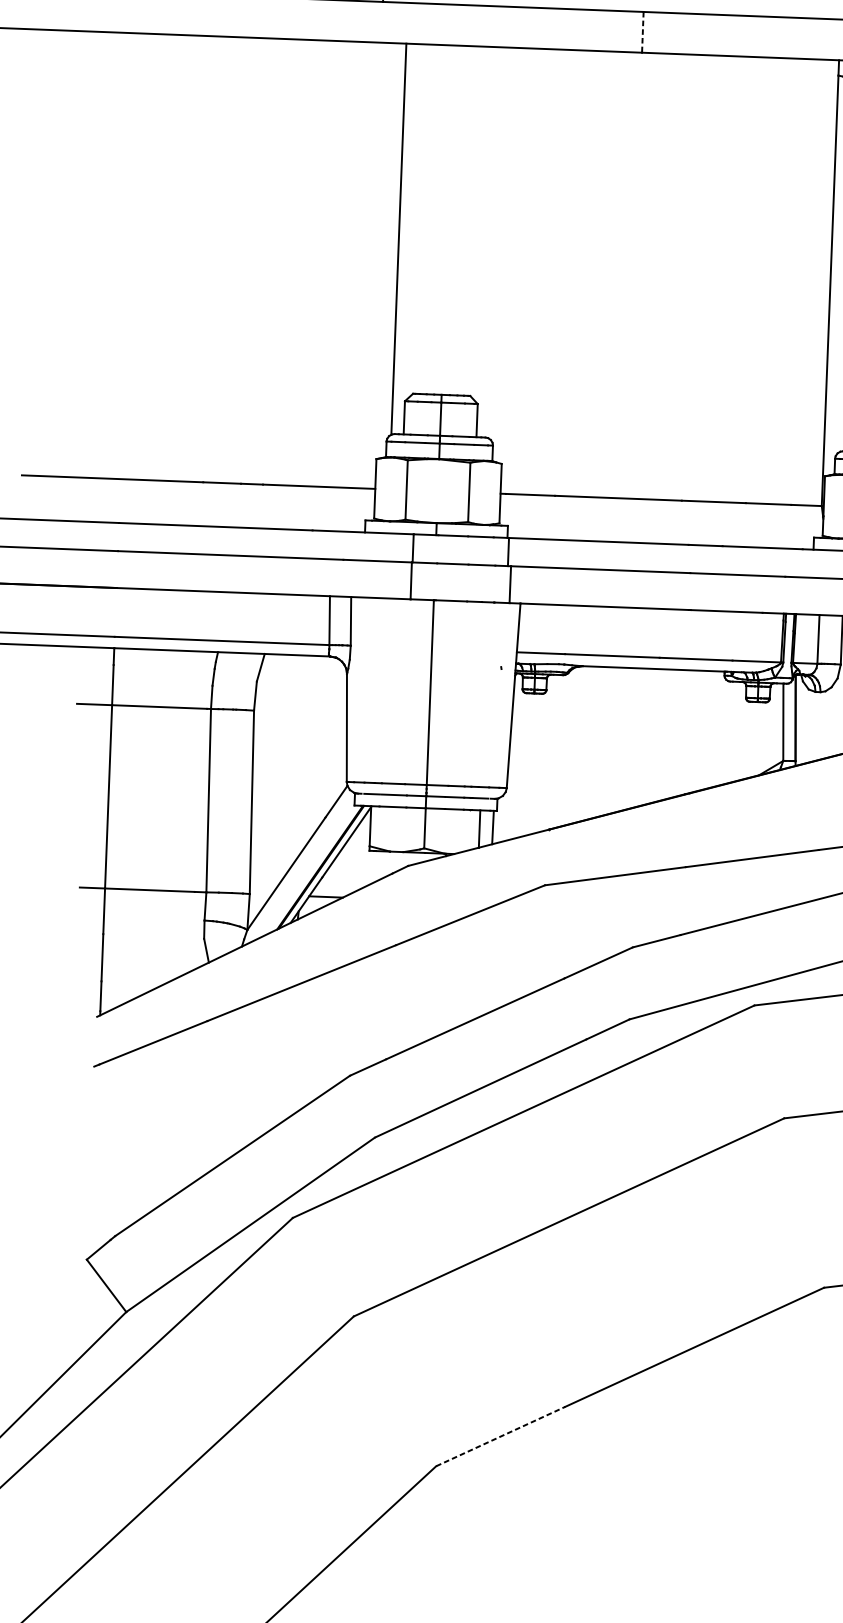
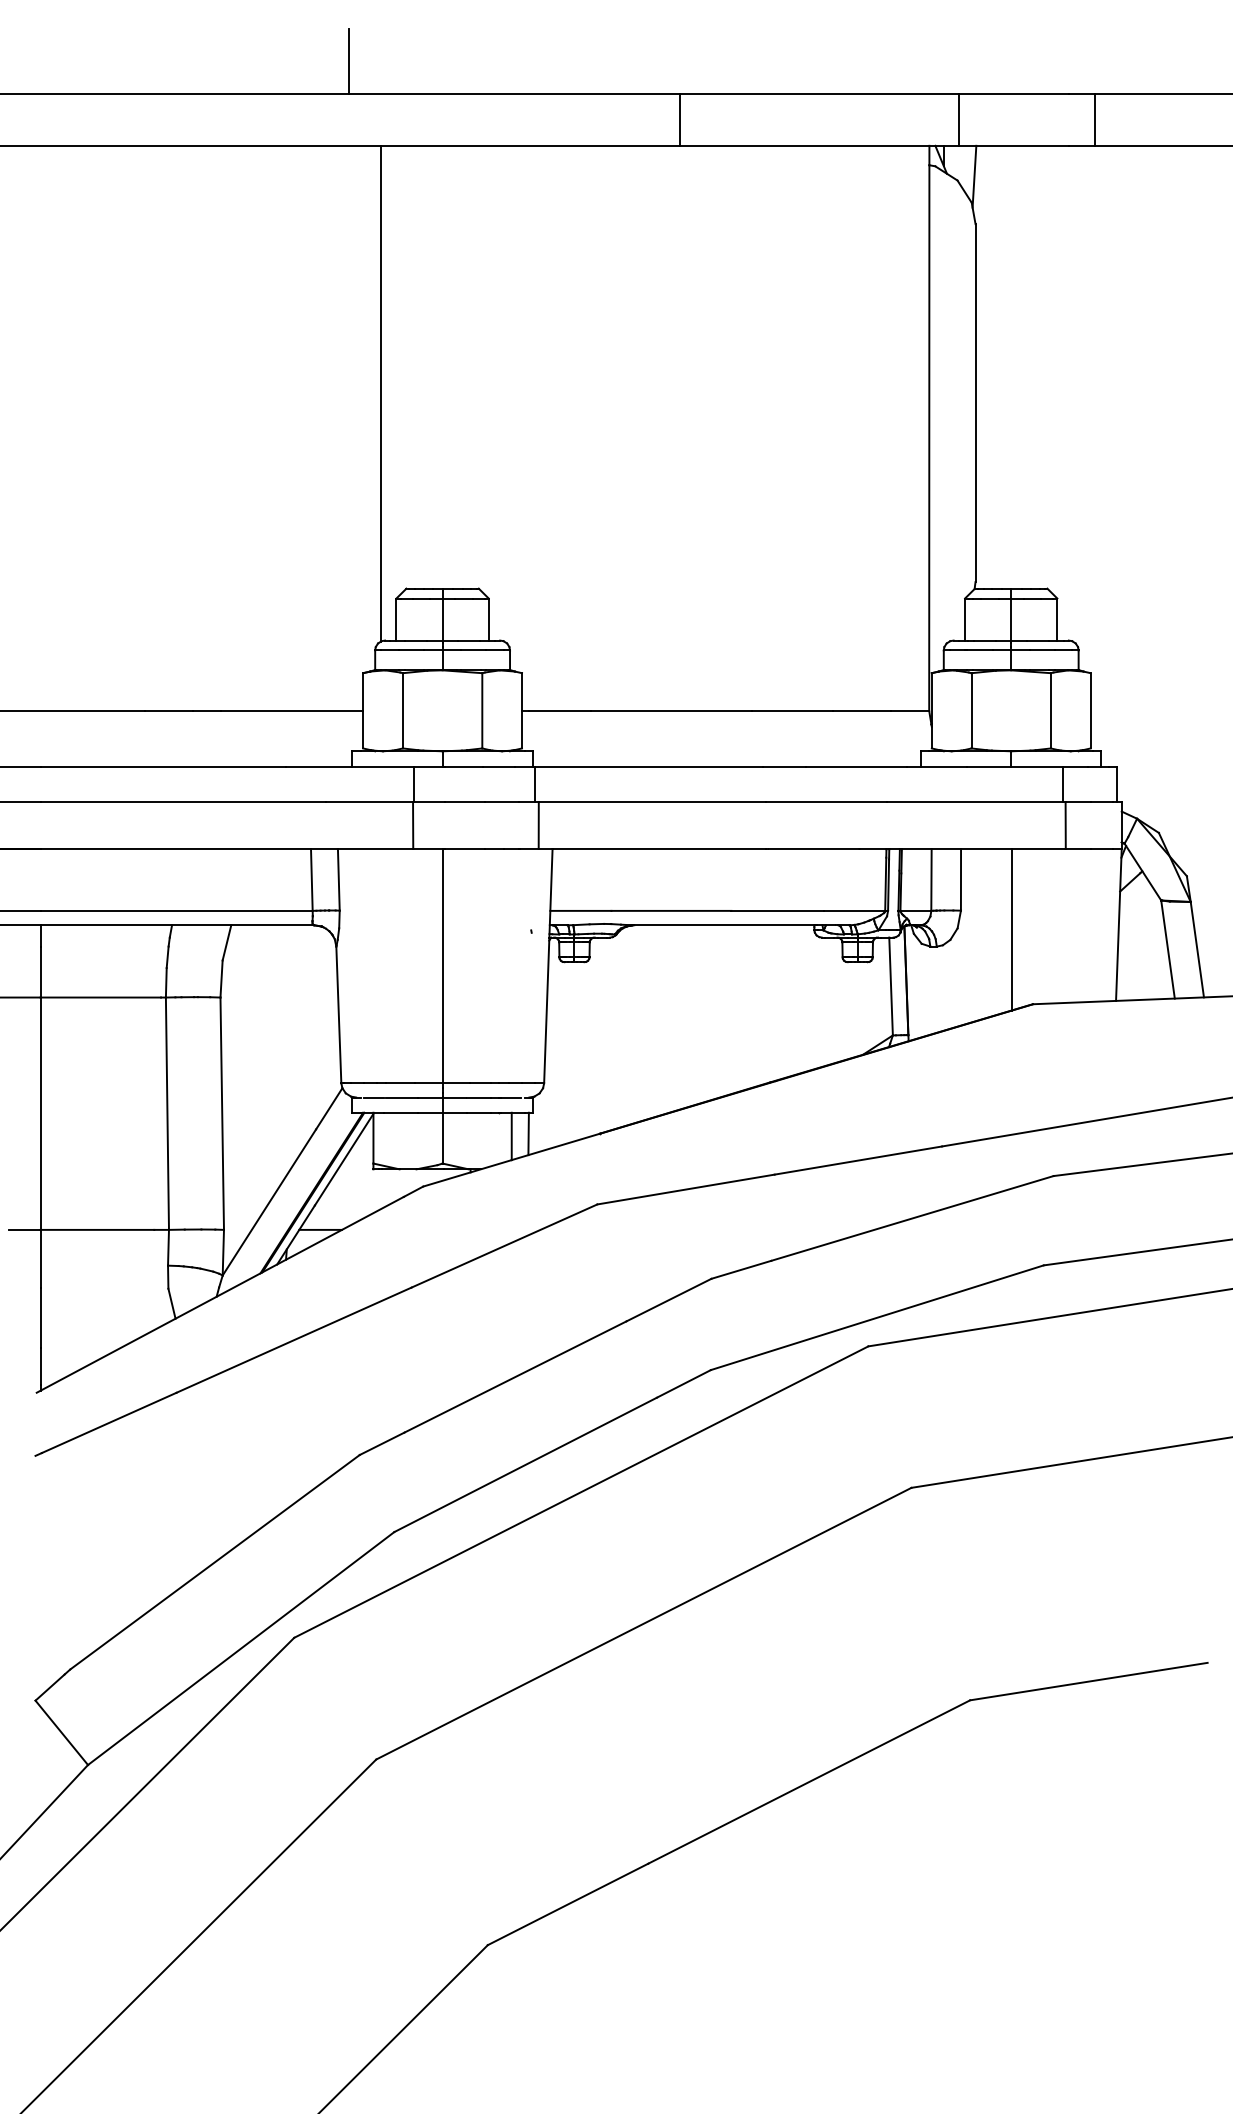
line: (642, 31) -> (679, 119), dashed -> solid
line: (501, 1436) -> (568, 1904), dashed -> solid

